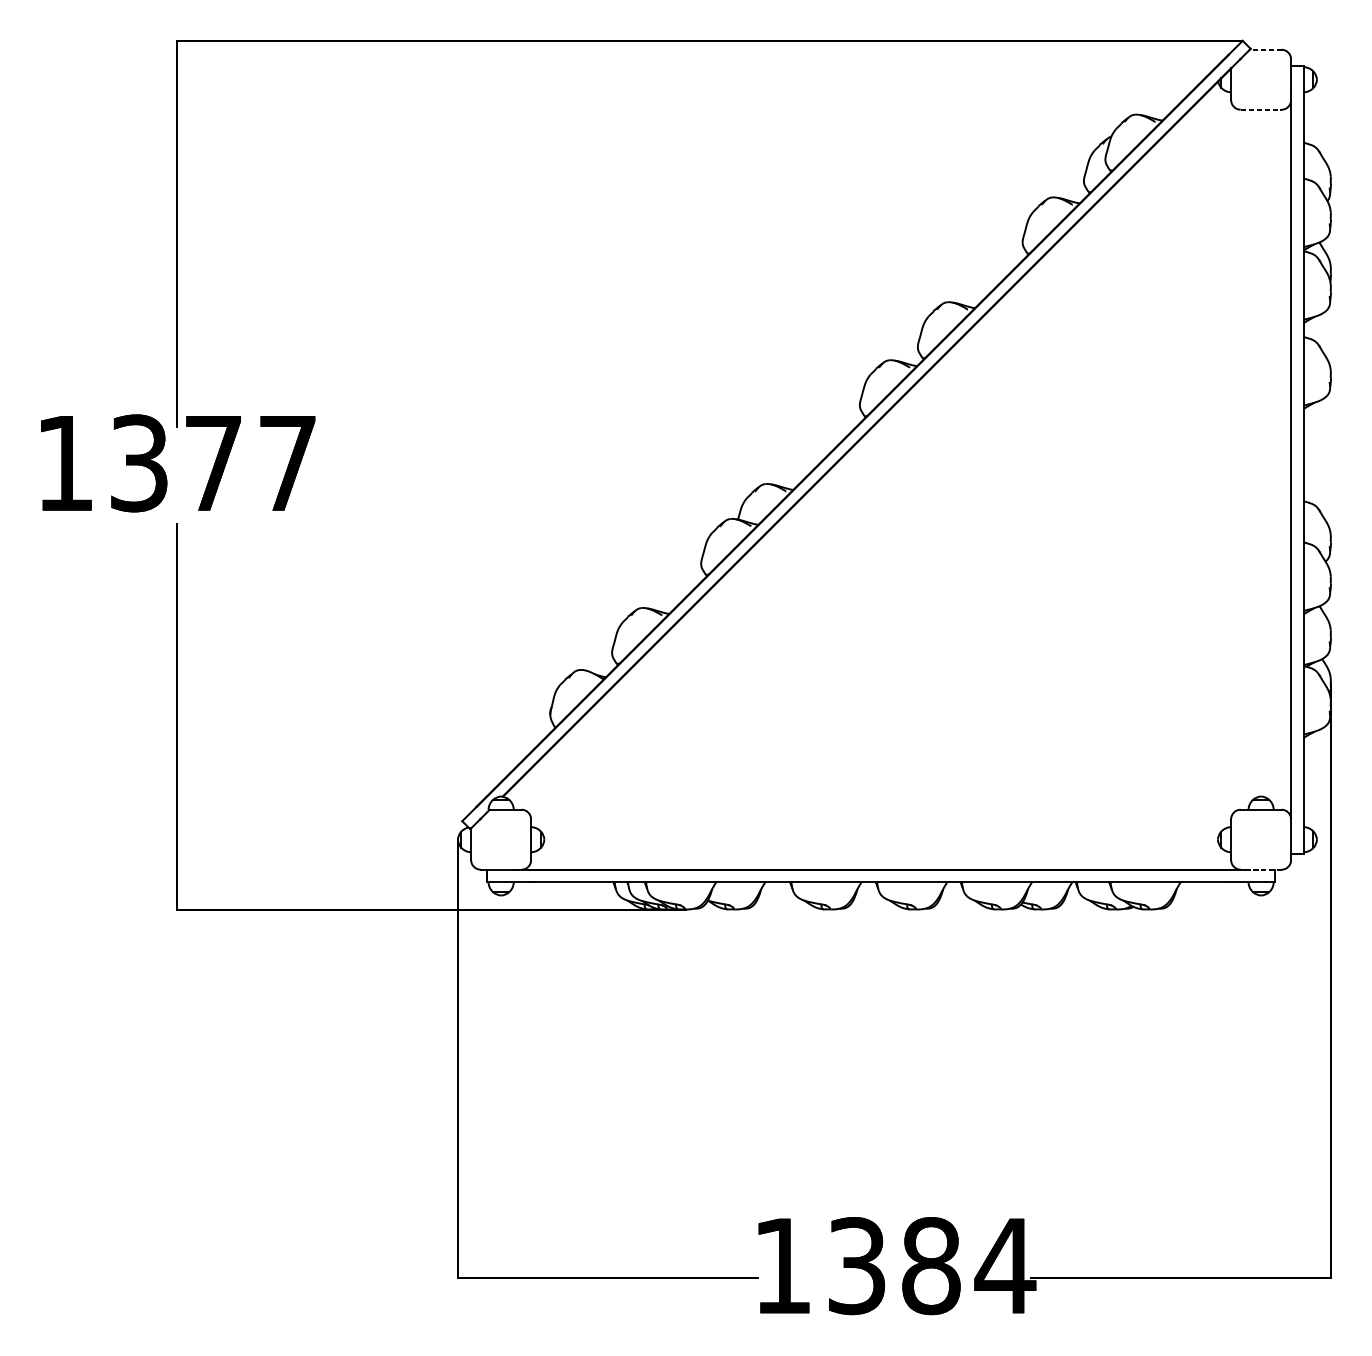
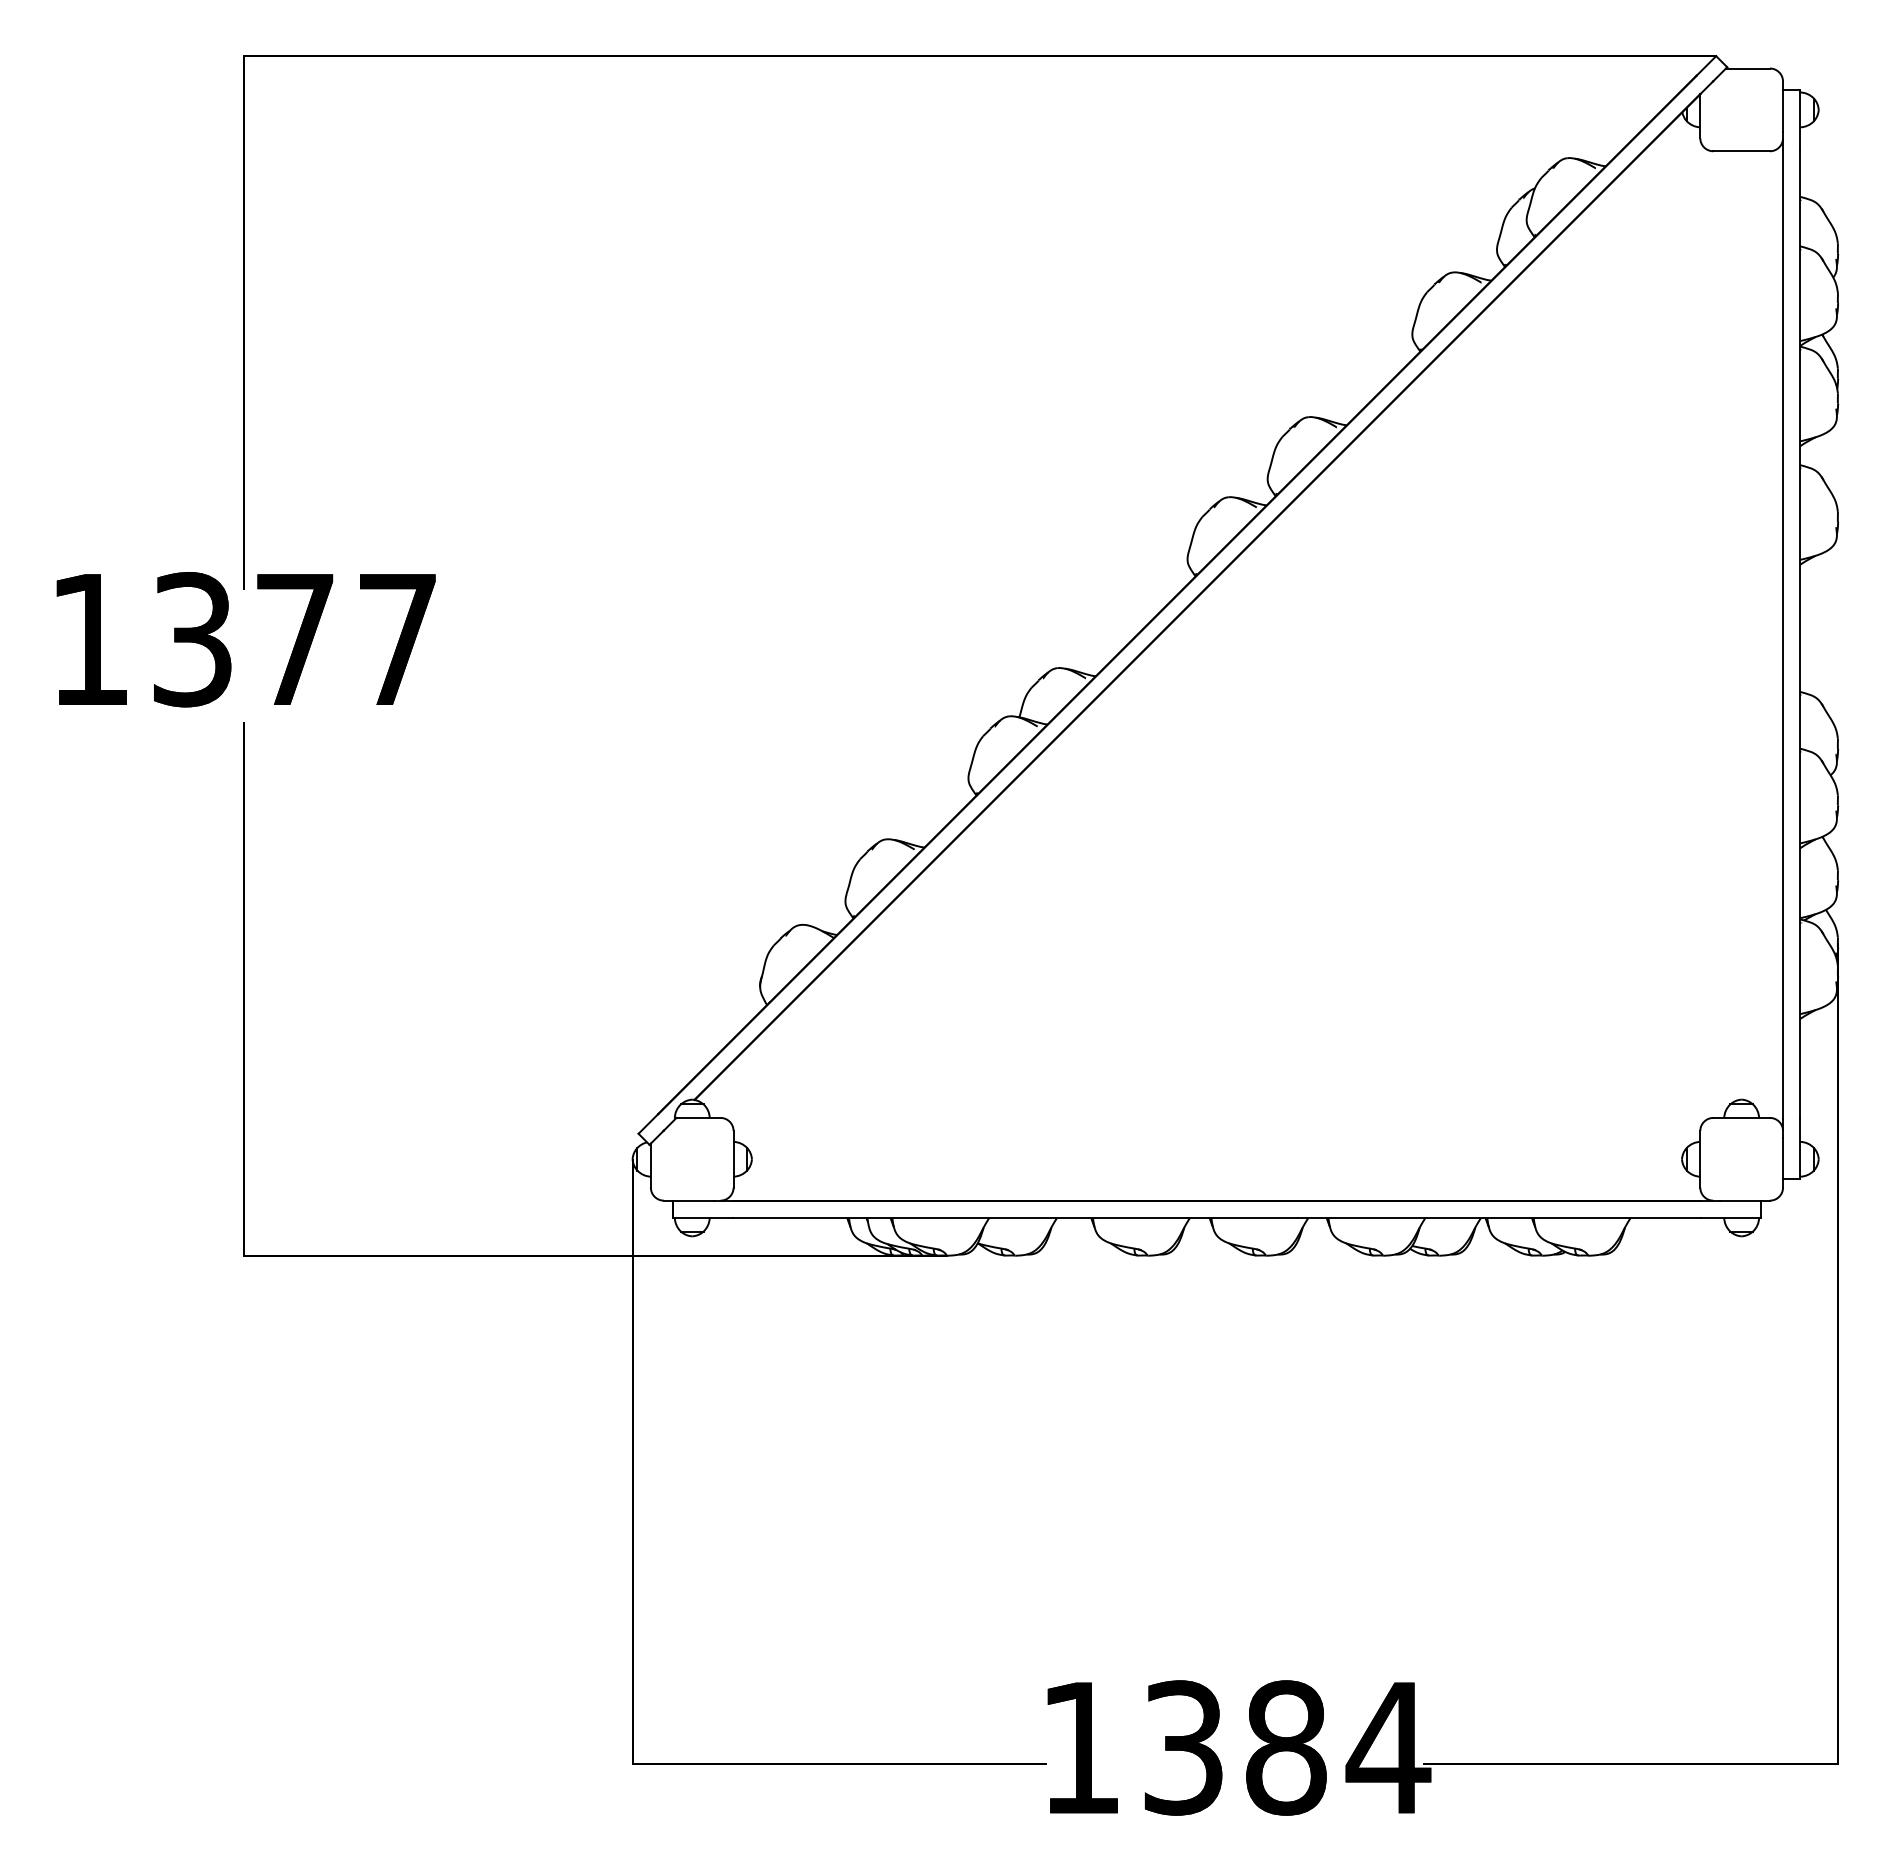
line: (1265, 49) -> (1747, 68), dashed -> solid
line: (1261, 109) -> (1742, 151), dashed -> solid
line: (1263, 869) -> (1745, 1200), dashed -> solid

